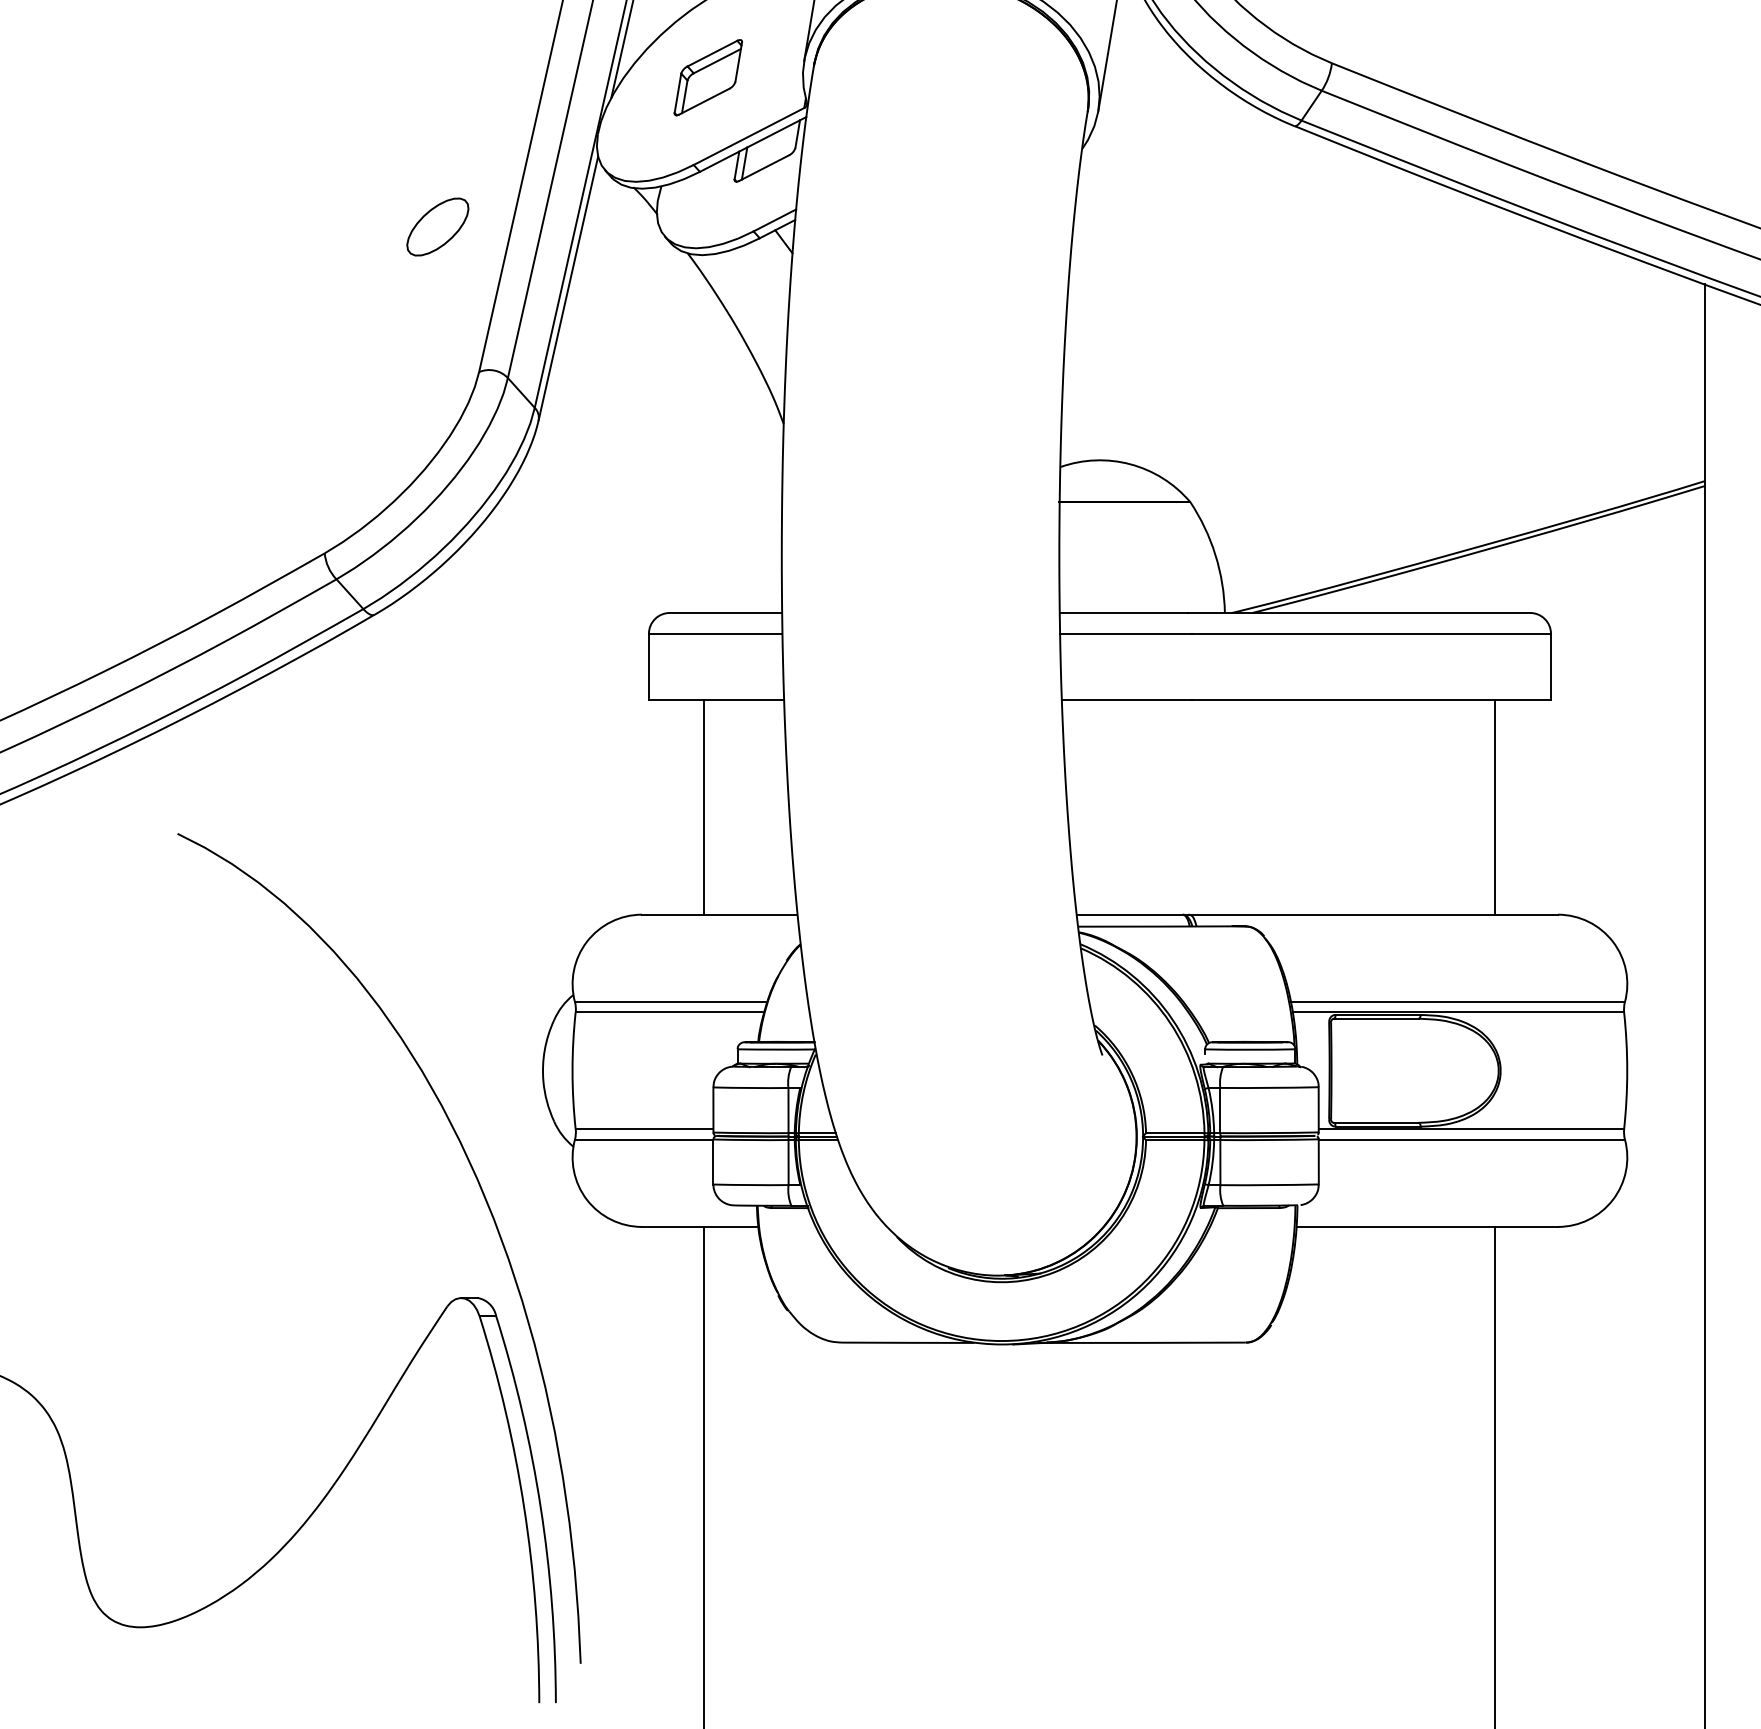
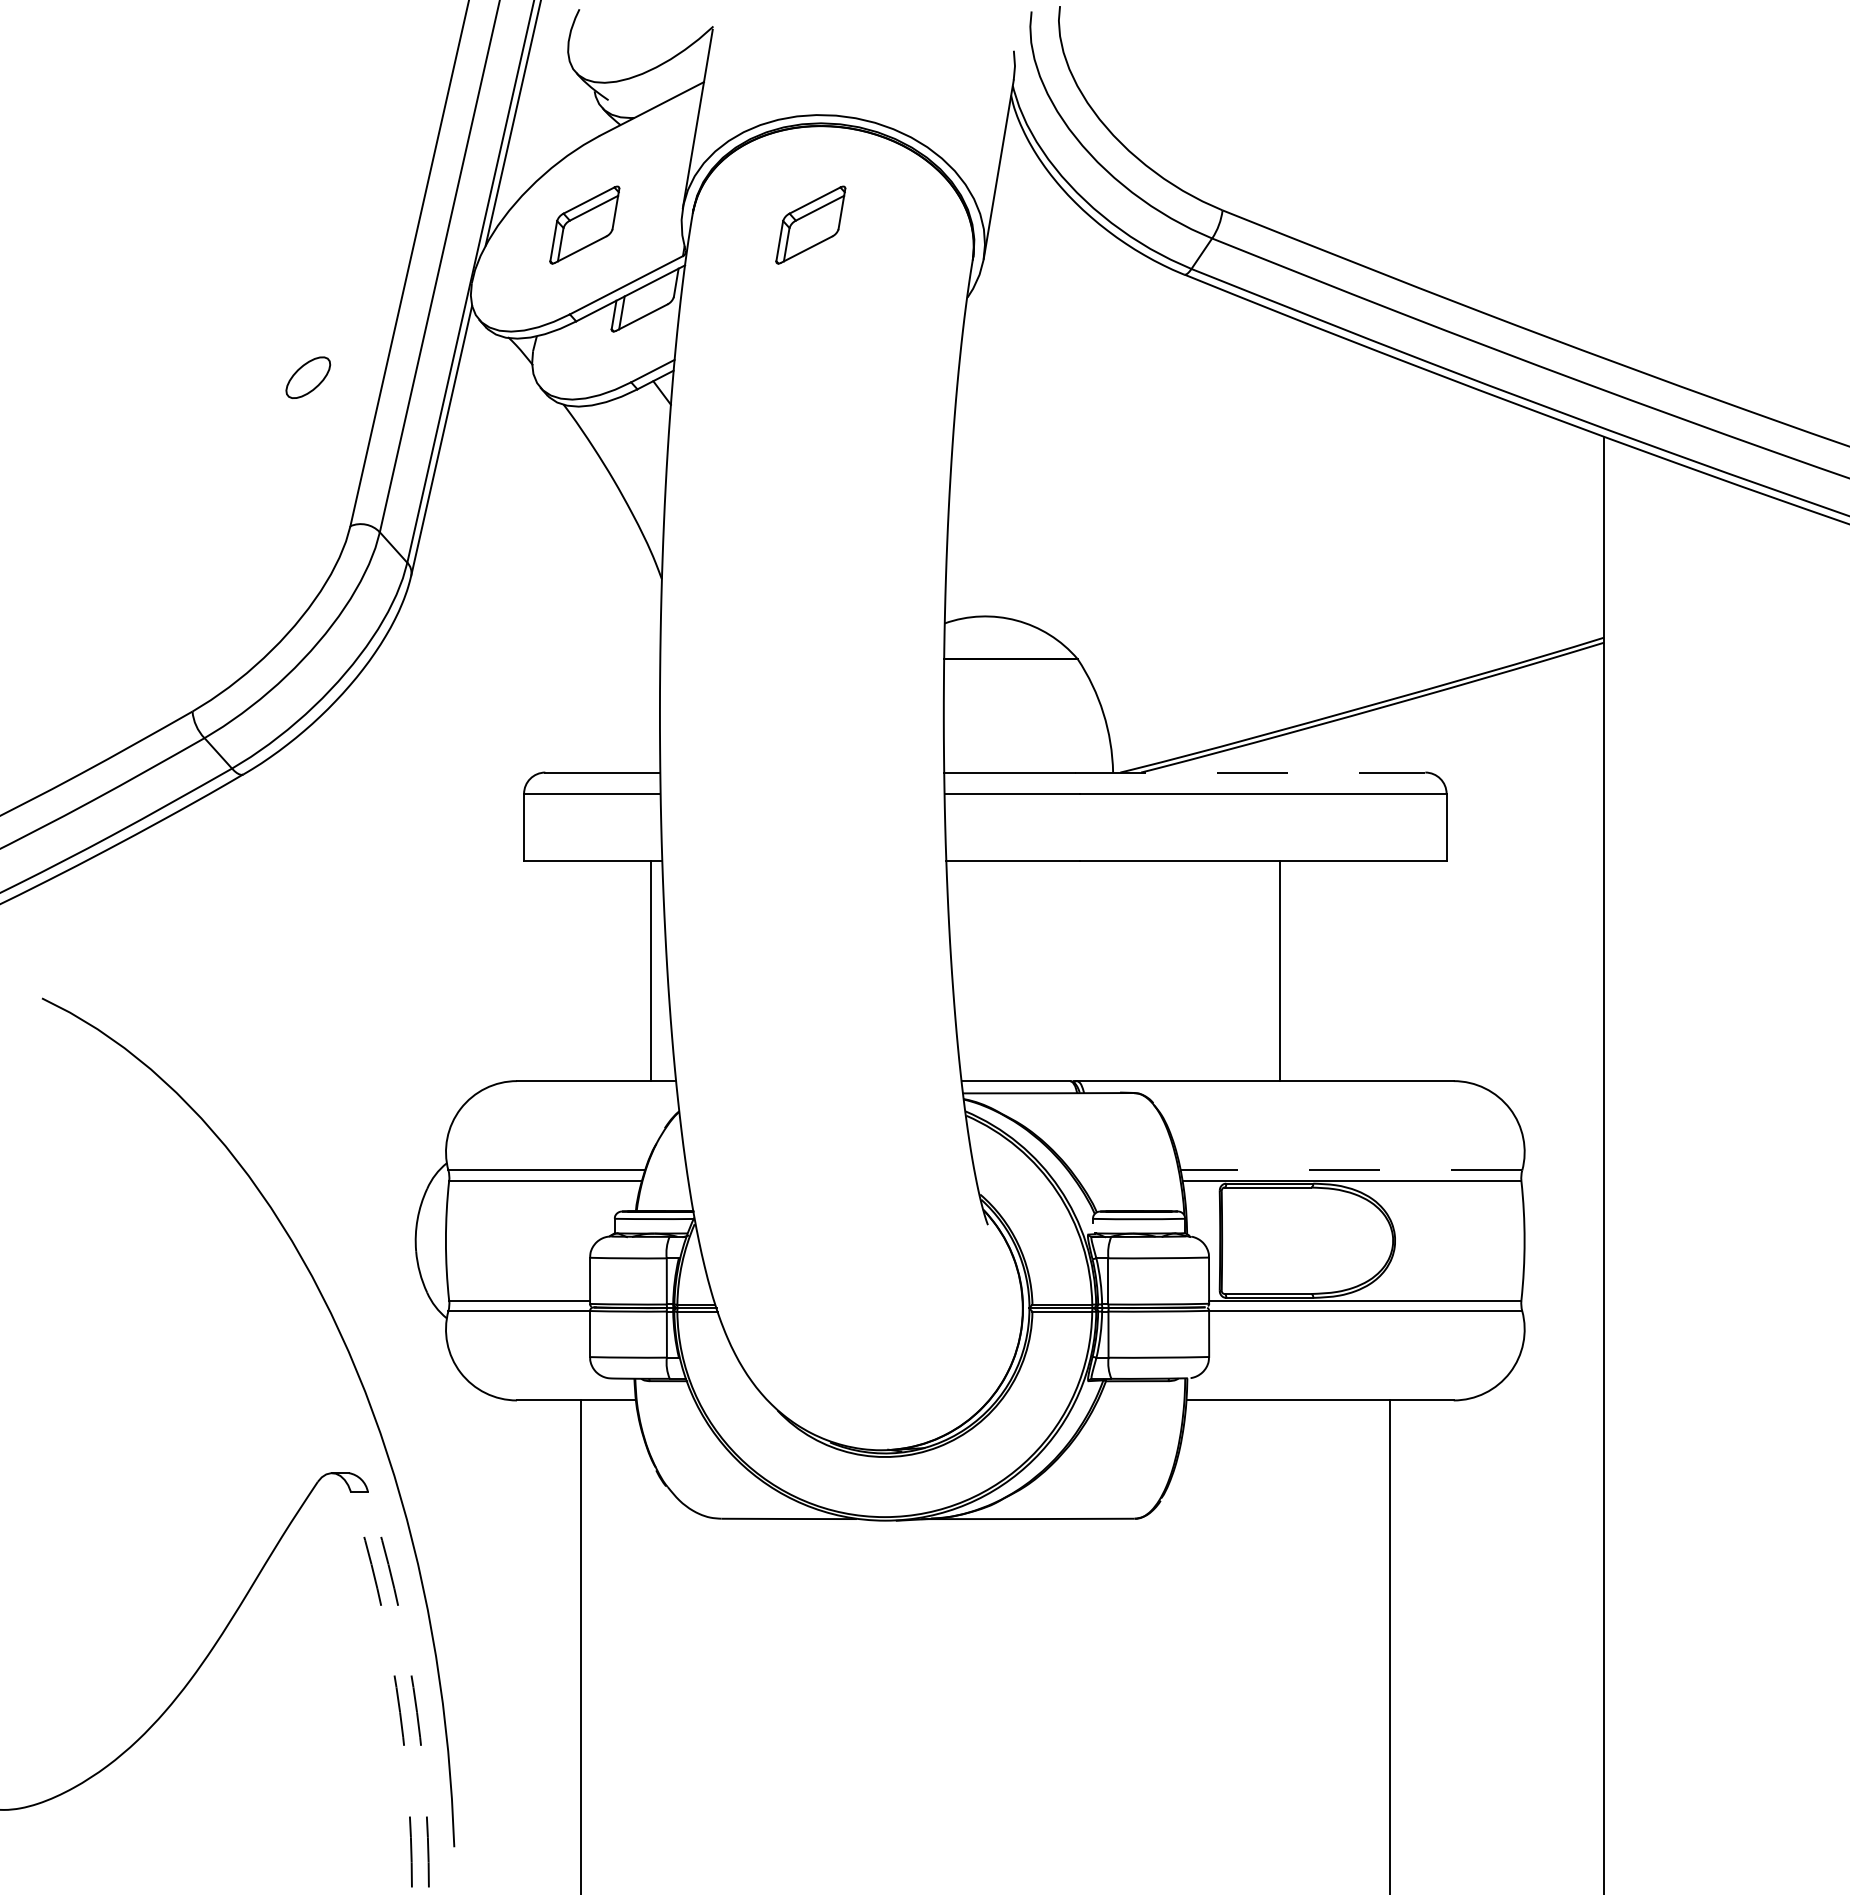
part: (928, 77) -> (810, 224), added
part: (438, 226) -> (308, 377), size x0.7
line: (1359, 612) -> (1250, 772), solid -> dashed
line: (704, 807) -> (650, 971), moved
line: (1495, 807) -> (1279, 971), moved
line: (1457, 1002) -> (1351, 1170), solid -> dashed
arc: (524, 1507) -> (396, 1687), solid -> dashed
arc: (540, 1507) -> (413, 1687), solid -> dashed

